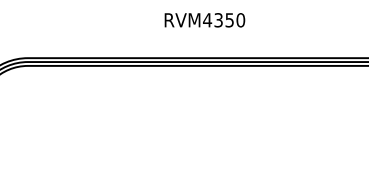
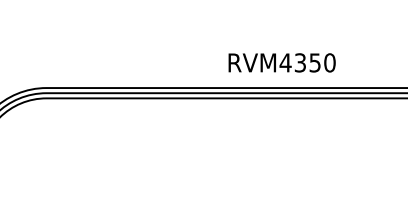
text: (204, 20) -> (281, 63), moved

